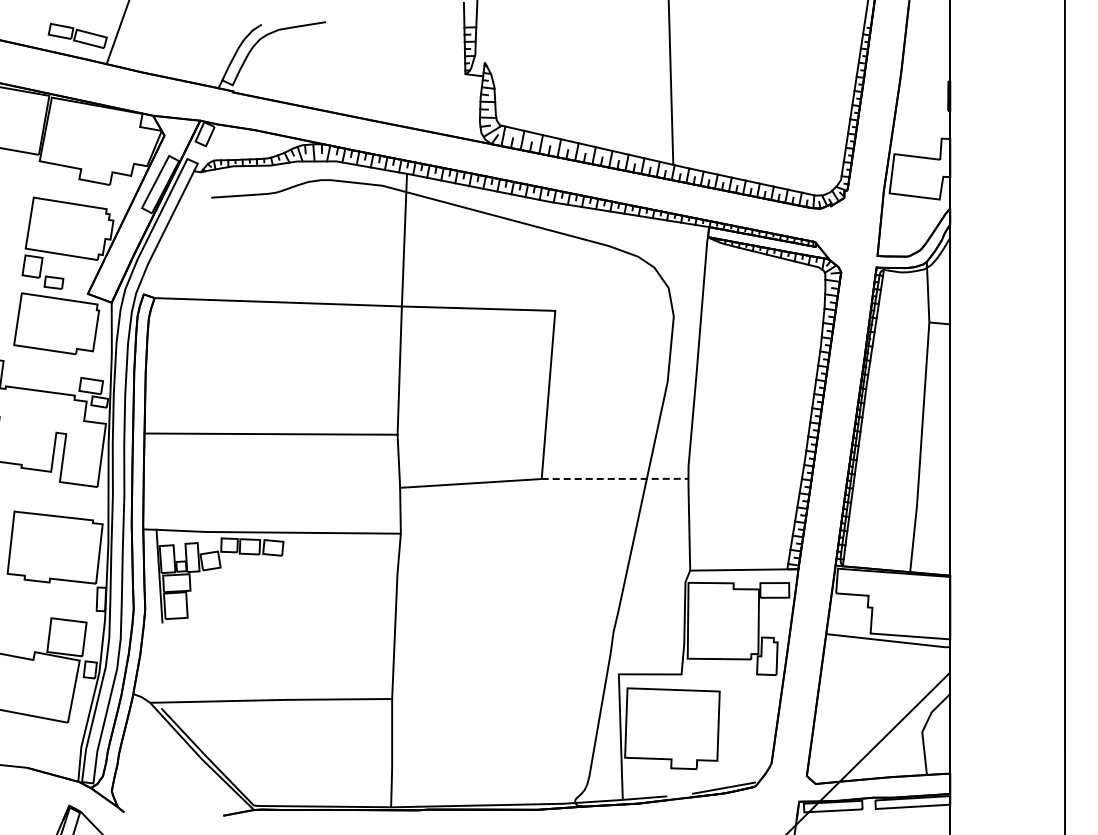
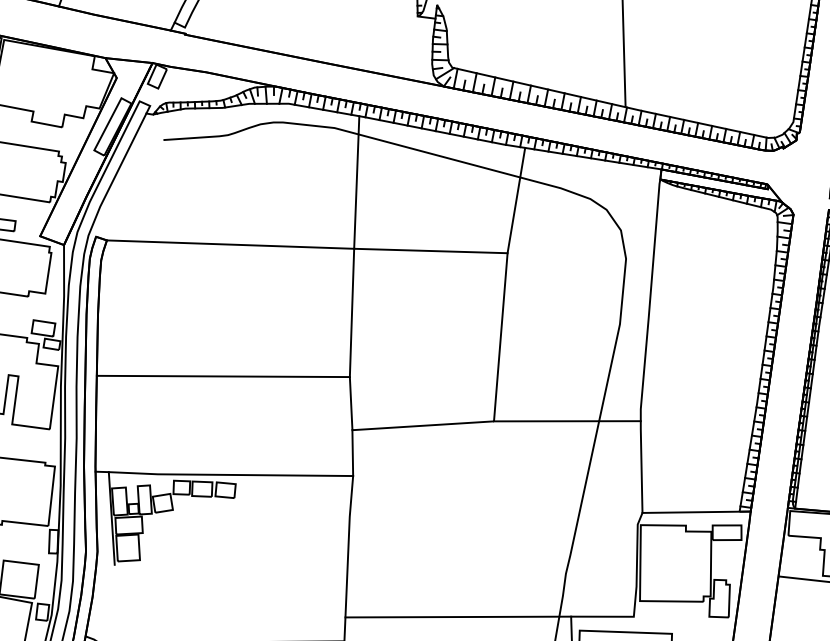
line: (563, 257) -> (515, 199), added
line: (615, 478) -> (567, 420), dashed -> solid
line: (505, 674) -> (457, 616), added

